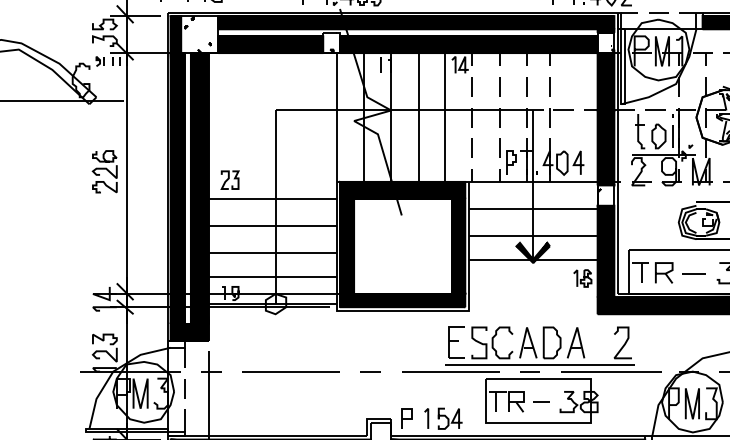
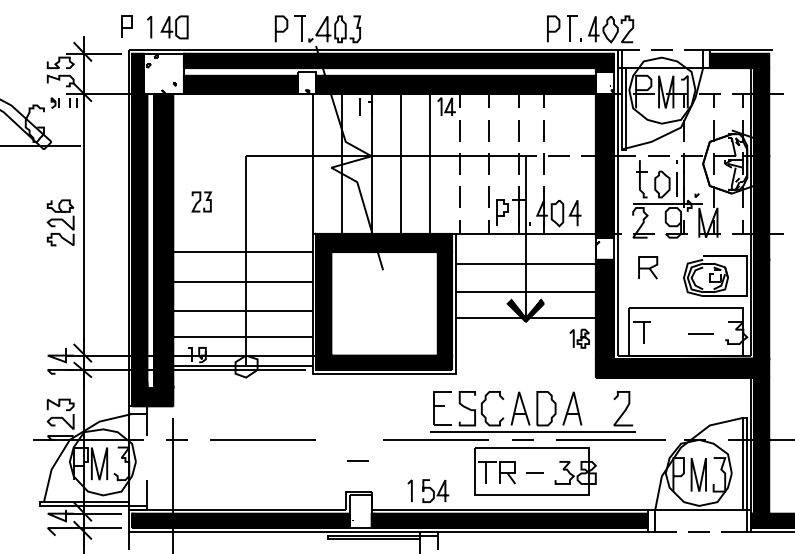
part: (229, 179) -> (201, 201), moved
part: (664, 272) -> (648, 267), moved
line: (369, 371) -> (357, 460), moved
line: (183, 388) -> (146, 458), removed
curve: (406, 419) -> (388, 491), removed

